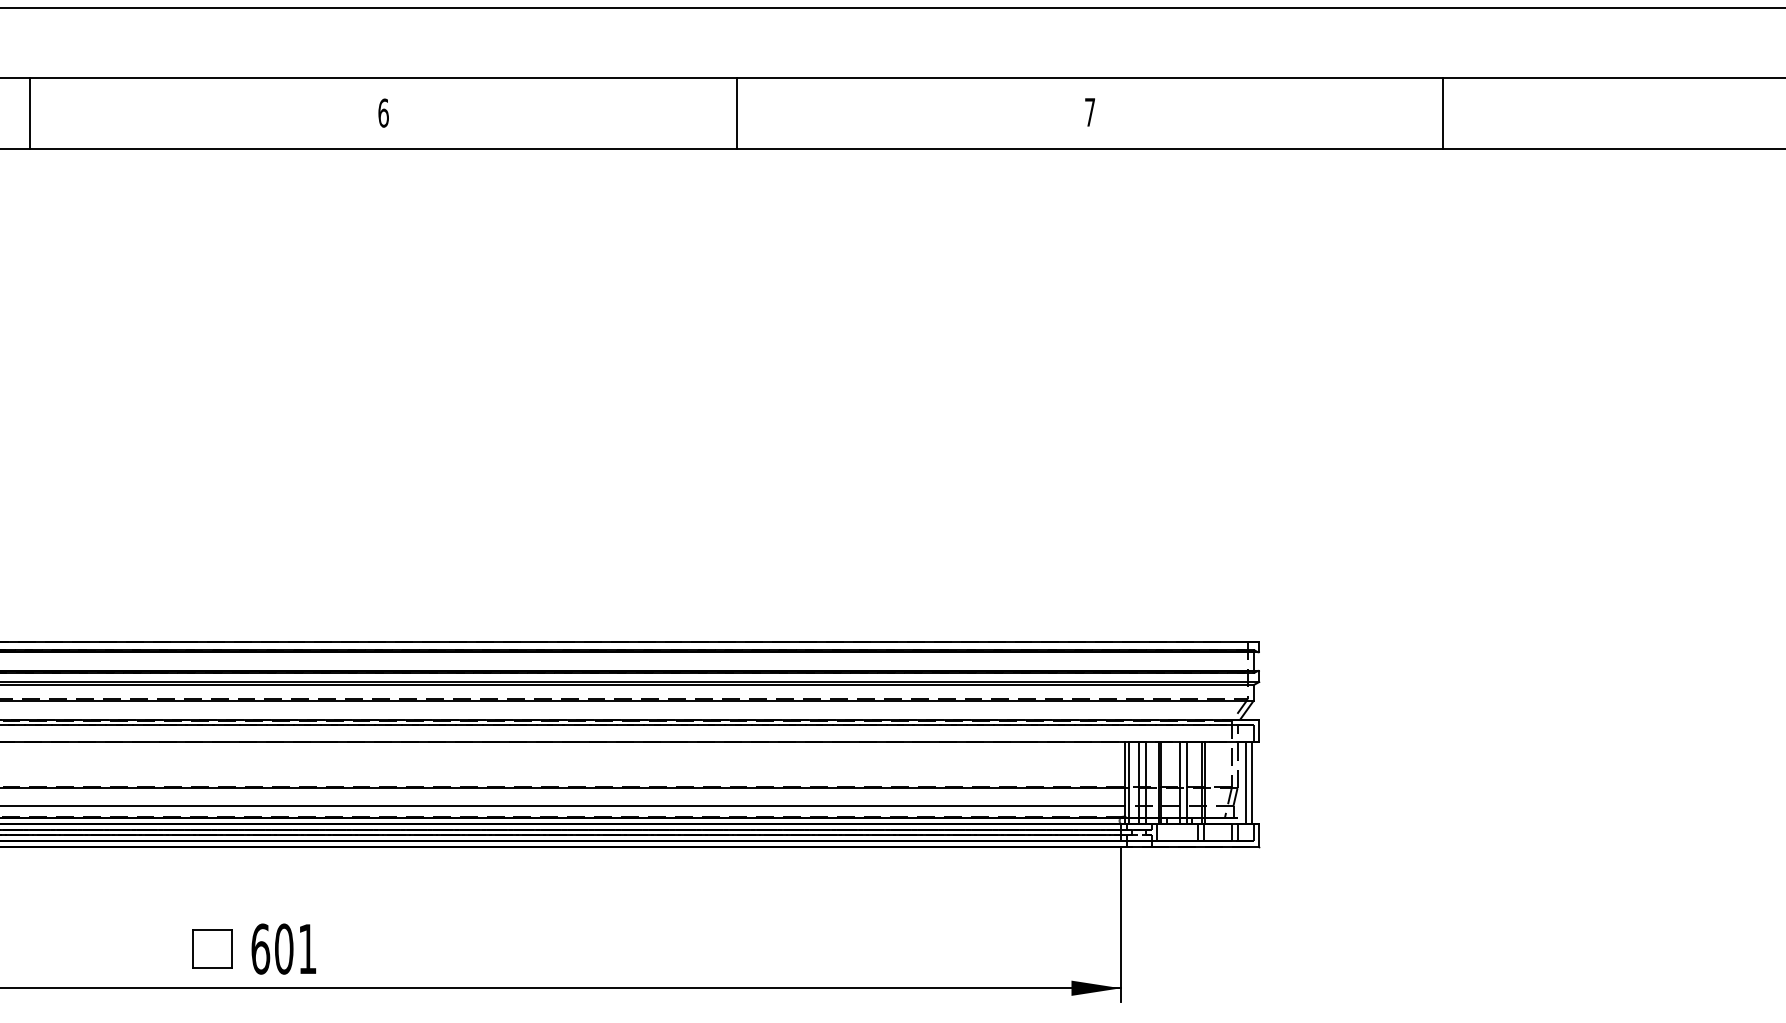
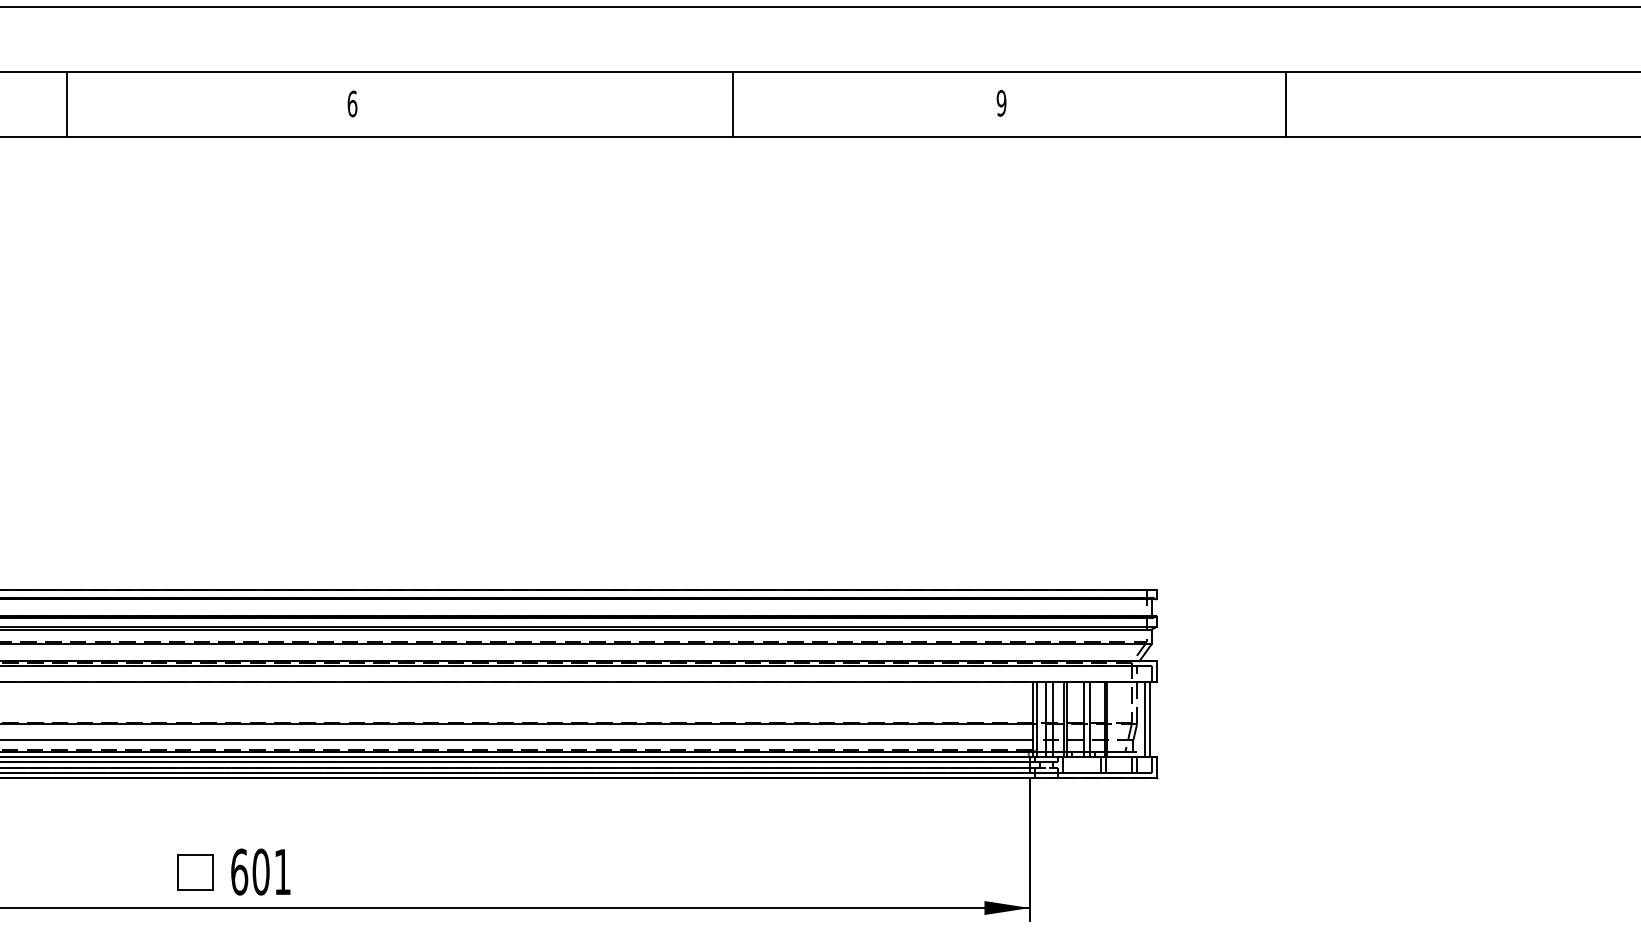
text: (1090, 112) -> (1001, 103), 7 -> 9
line: (29, 113) -> (67, 104), moved
line: (736, 113) -> (732, 104), moved
line: (1443, 113) -> (1286, 104), moved

